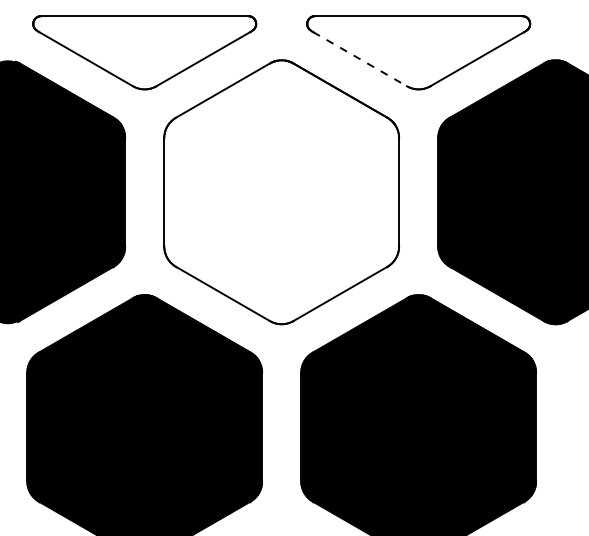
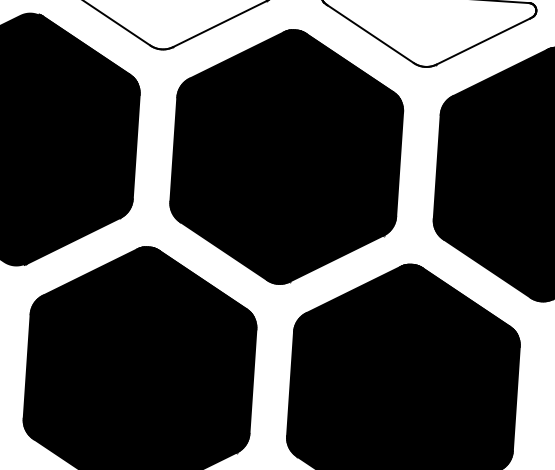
line: (360, 59) -> (370, 34), dashed -> solid
fill: (281, 192) -> (286, 157), added

